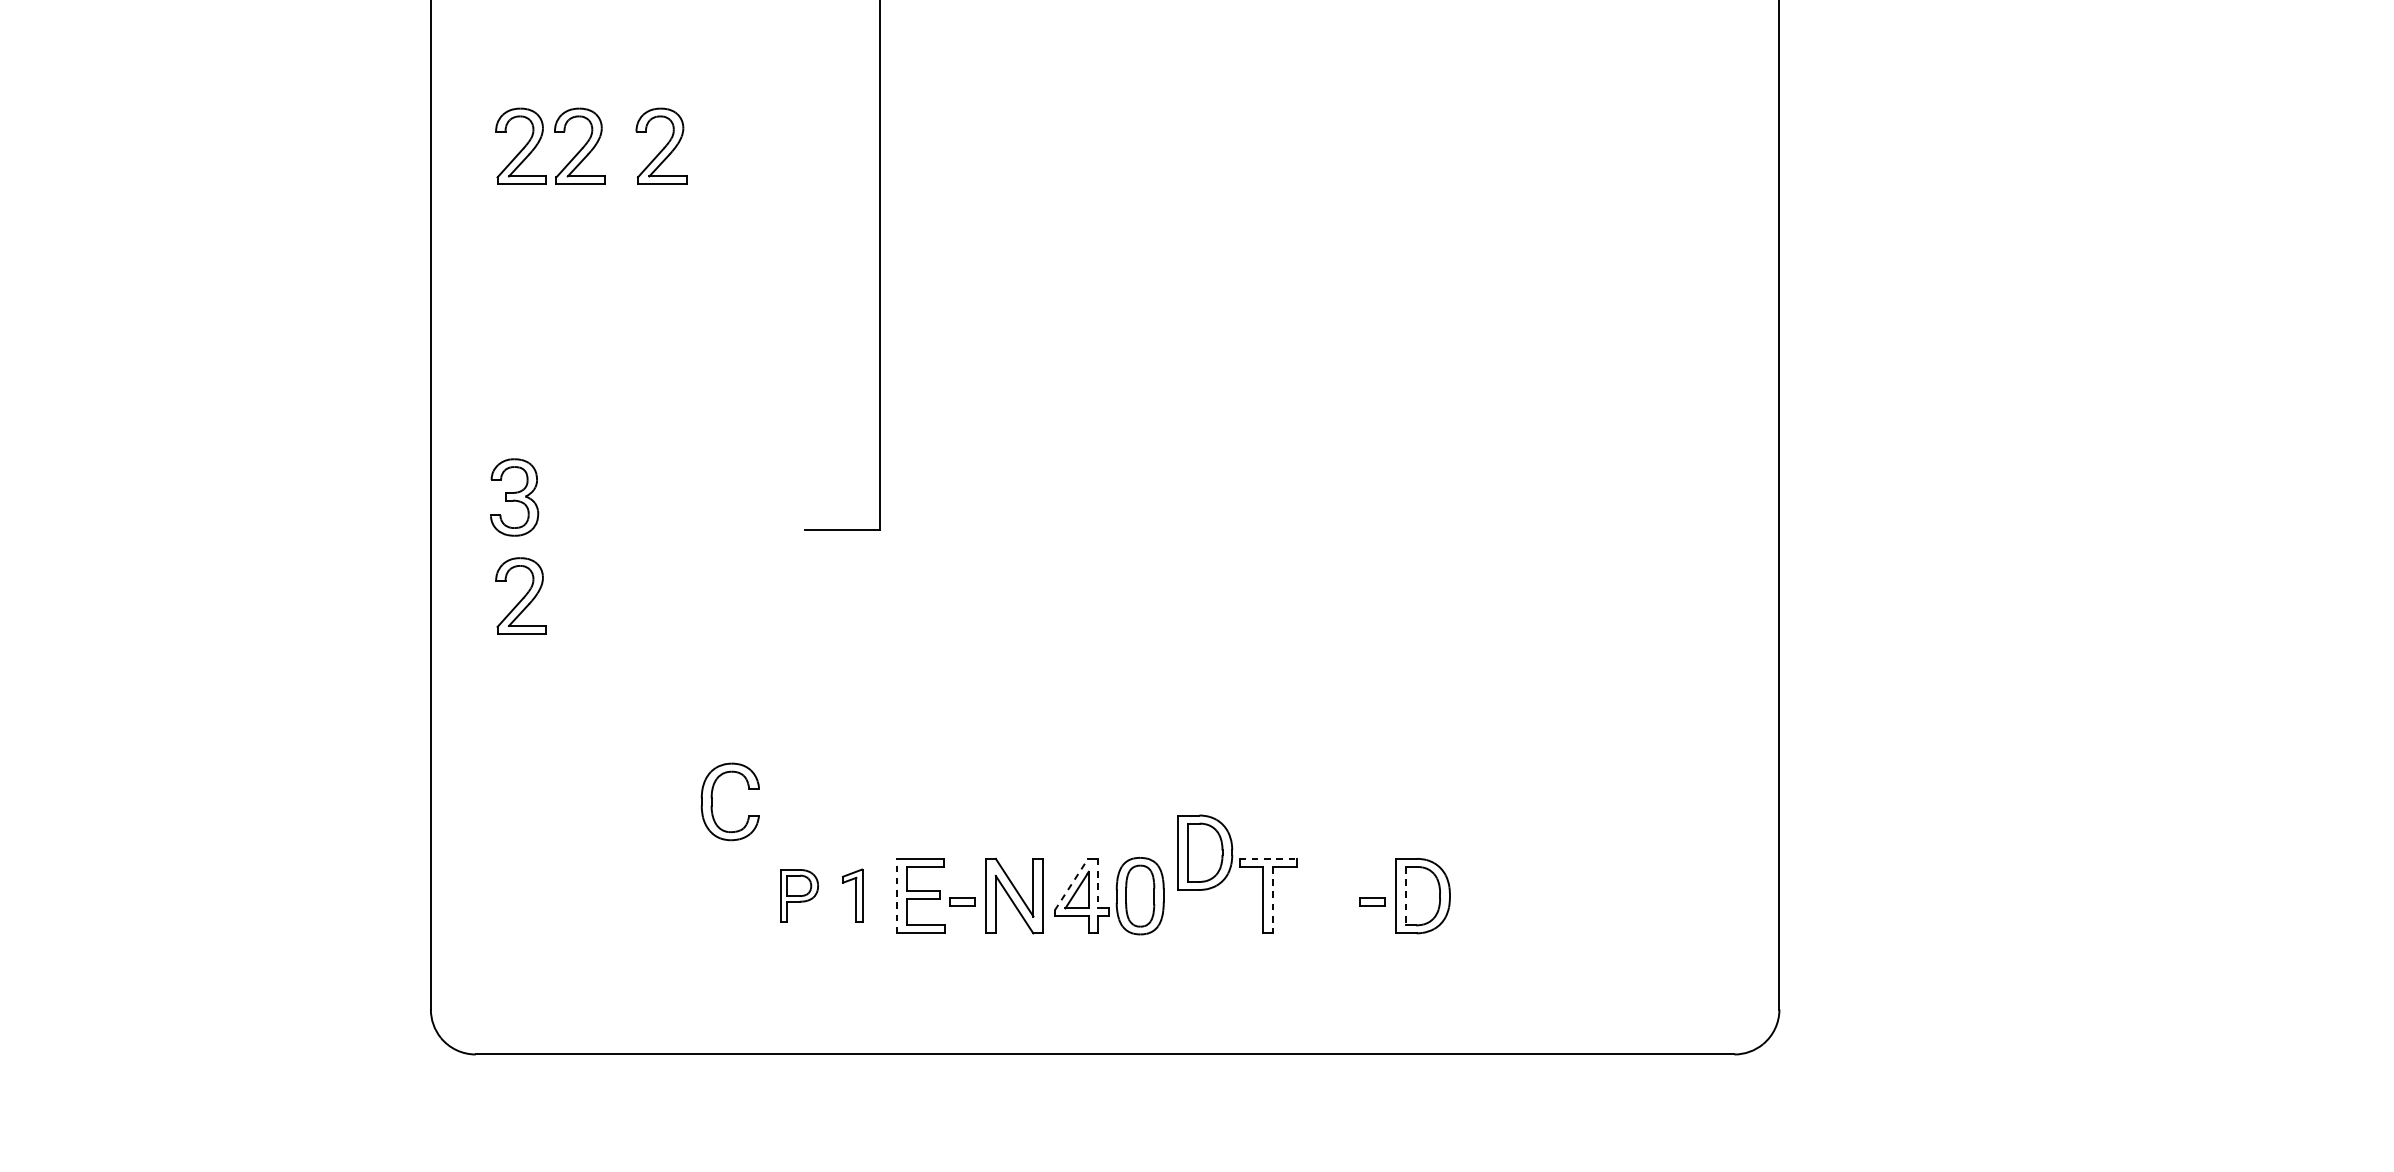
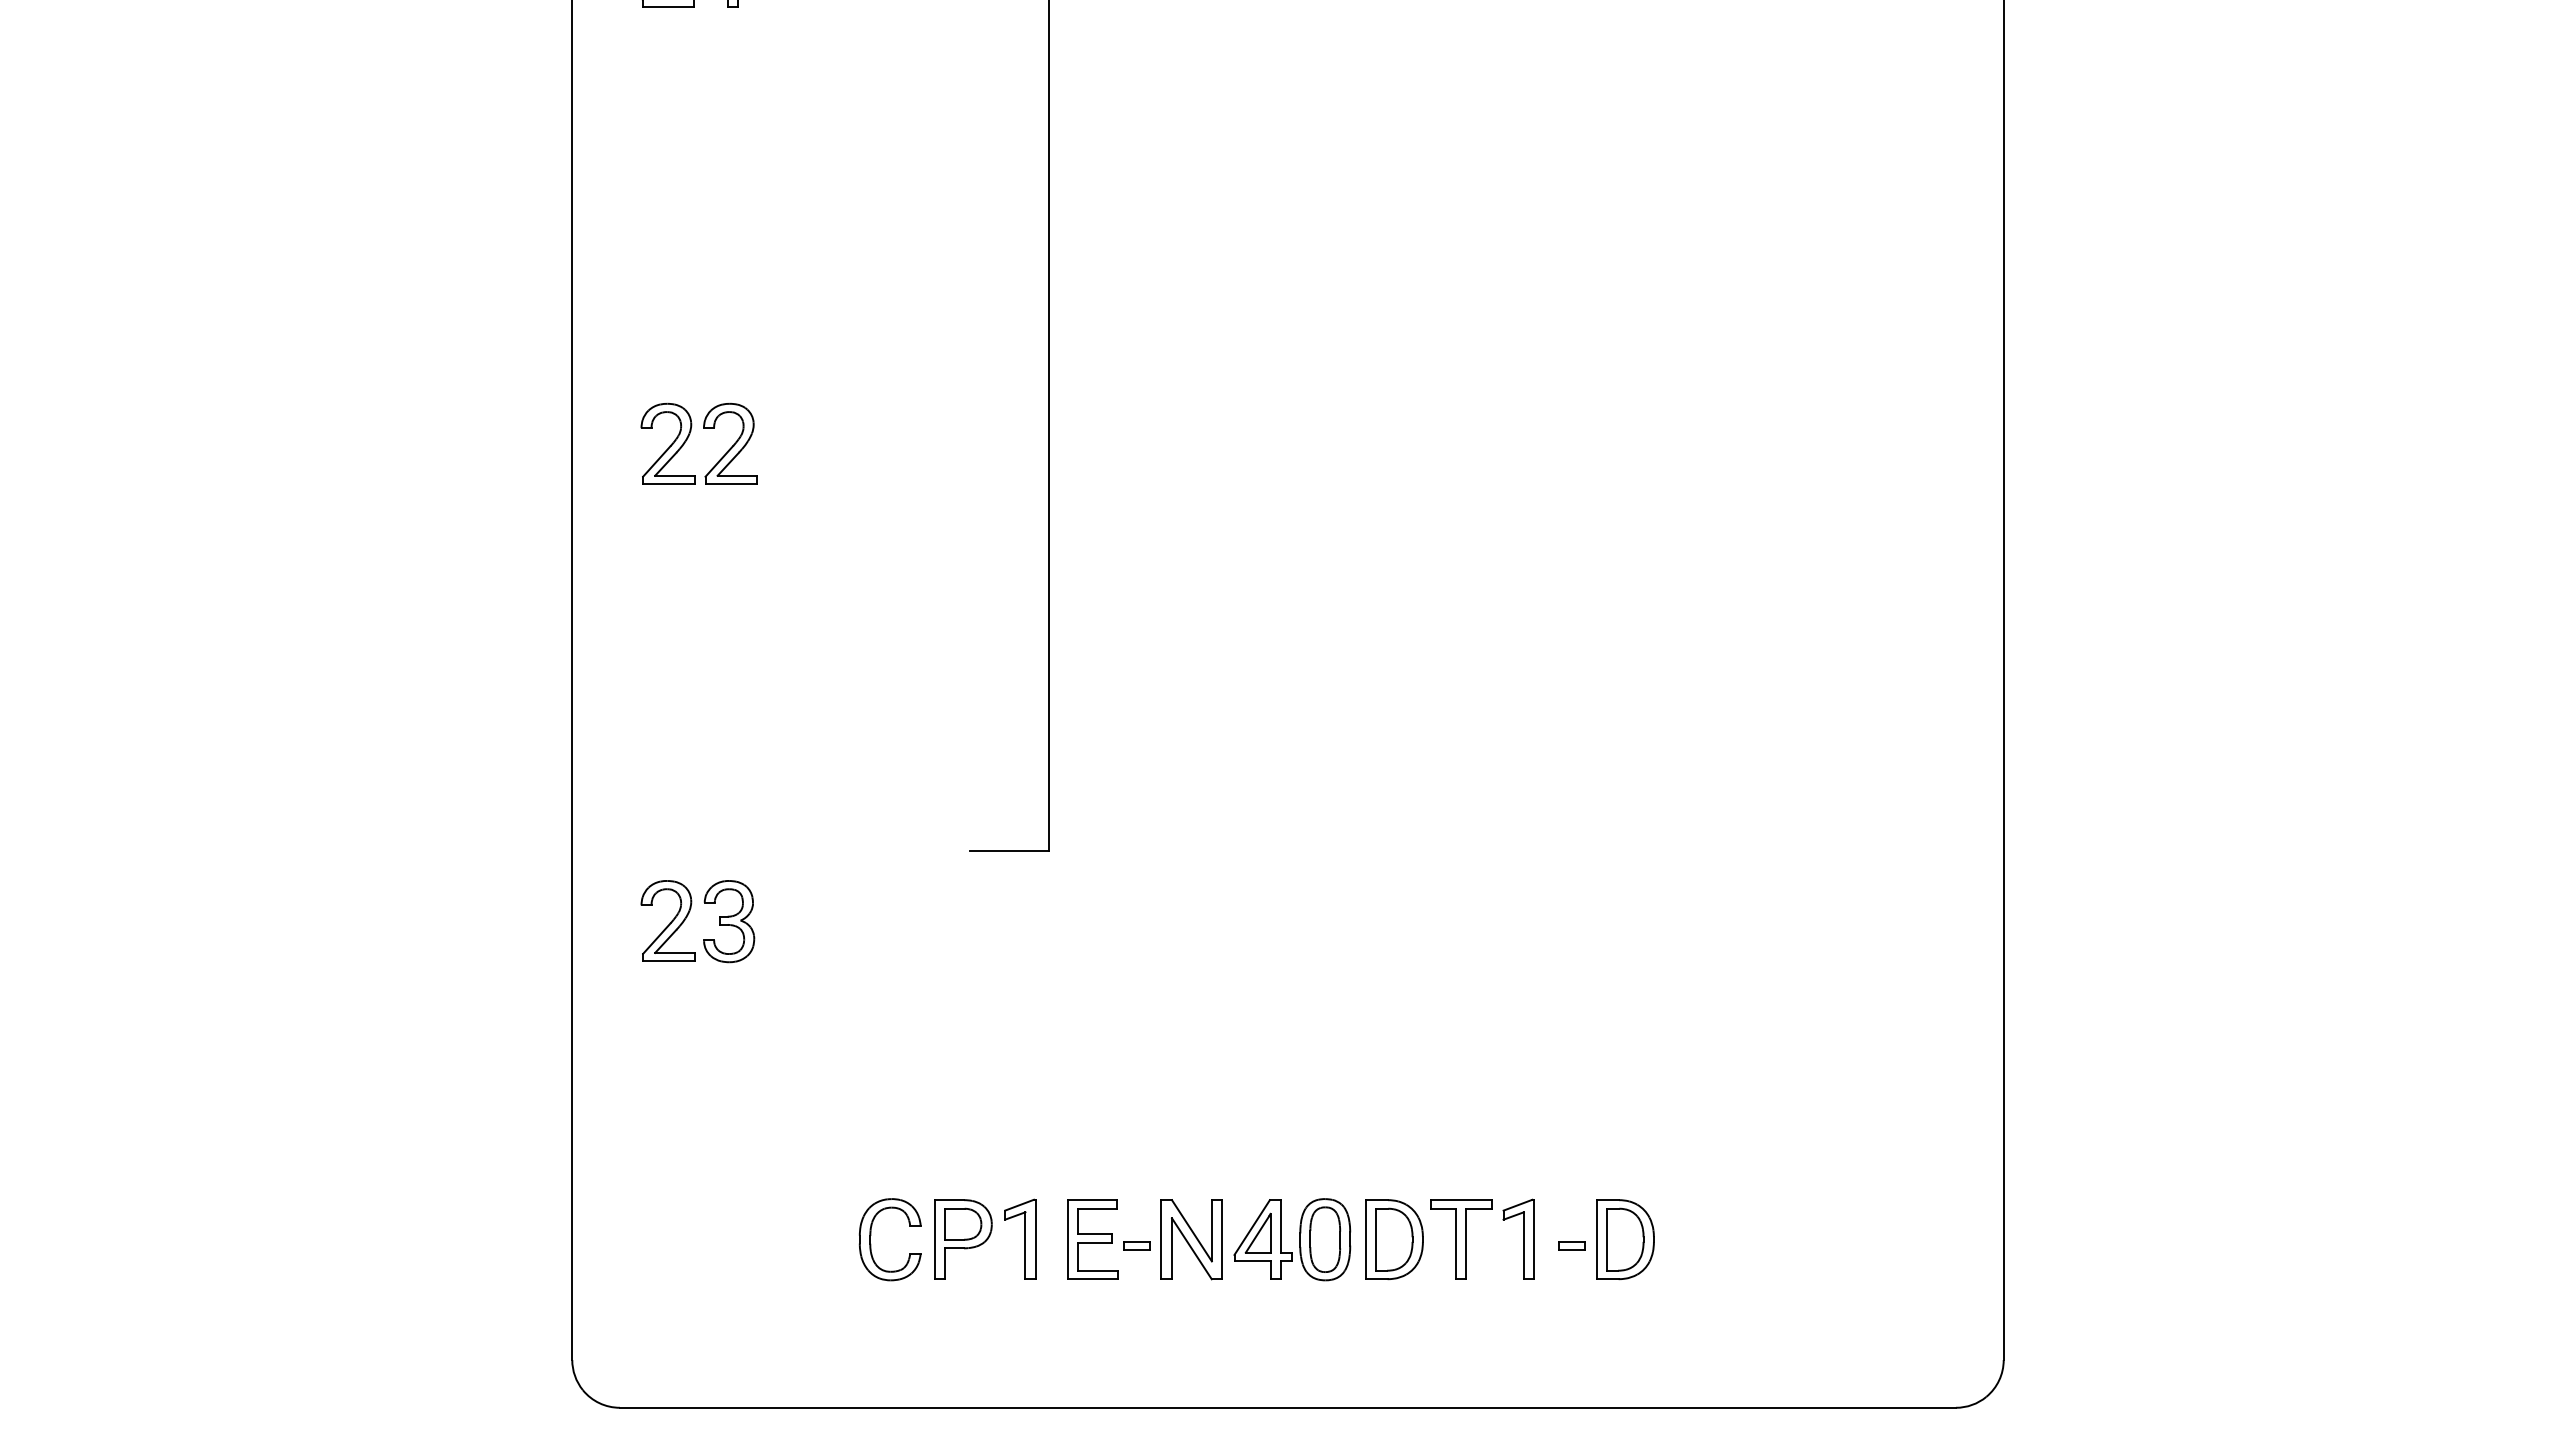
part: (660, 146) -> (816, 443), removed
part: (514, 497) -> (729, 921), moved
part: (712, 797) -> (871, 1235), moved
part: (1205, 852) -> (1394, 1239), moved
line: (1268, 859) -> (1461, 1200), dashed -> solid
line: (1098, 883) -> (1280, 1226), dashed -> solid
line: (1071, 884) -> (1252, 1227), dashed -> solid
part: (853, 894) -> (1020, 1238), size x1.43
part: (1322, 894) -> (1518, 1238), added
part: (799, 895) -> (963, 1239), size x1.43
line: (897, 895) -> (1067, 1239), dashed -> solid
line: (1406, 895) -> (1607, 1239), dashed -> solid
line: (1273, 900) -> (1466, 1244), dashed -> solid

